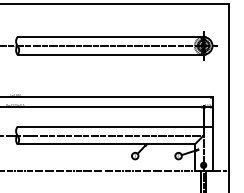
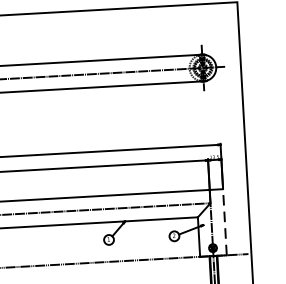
line: (212, 148) -> (224, 221), solid -> dashed

